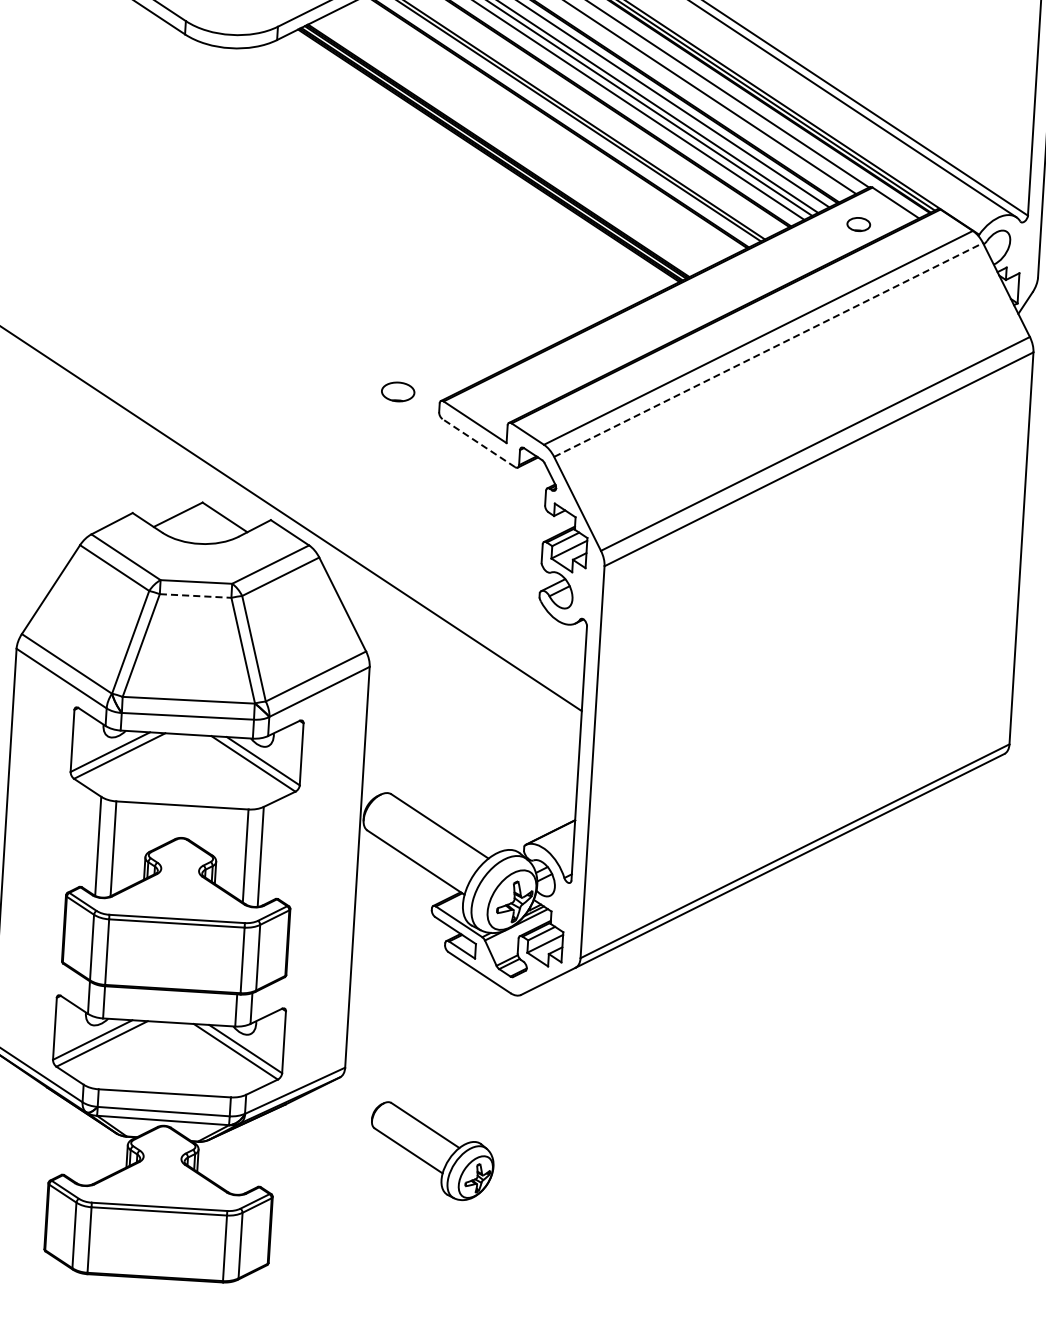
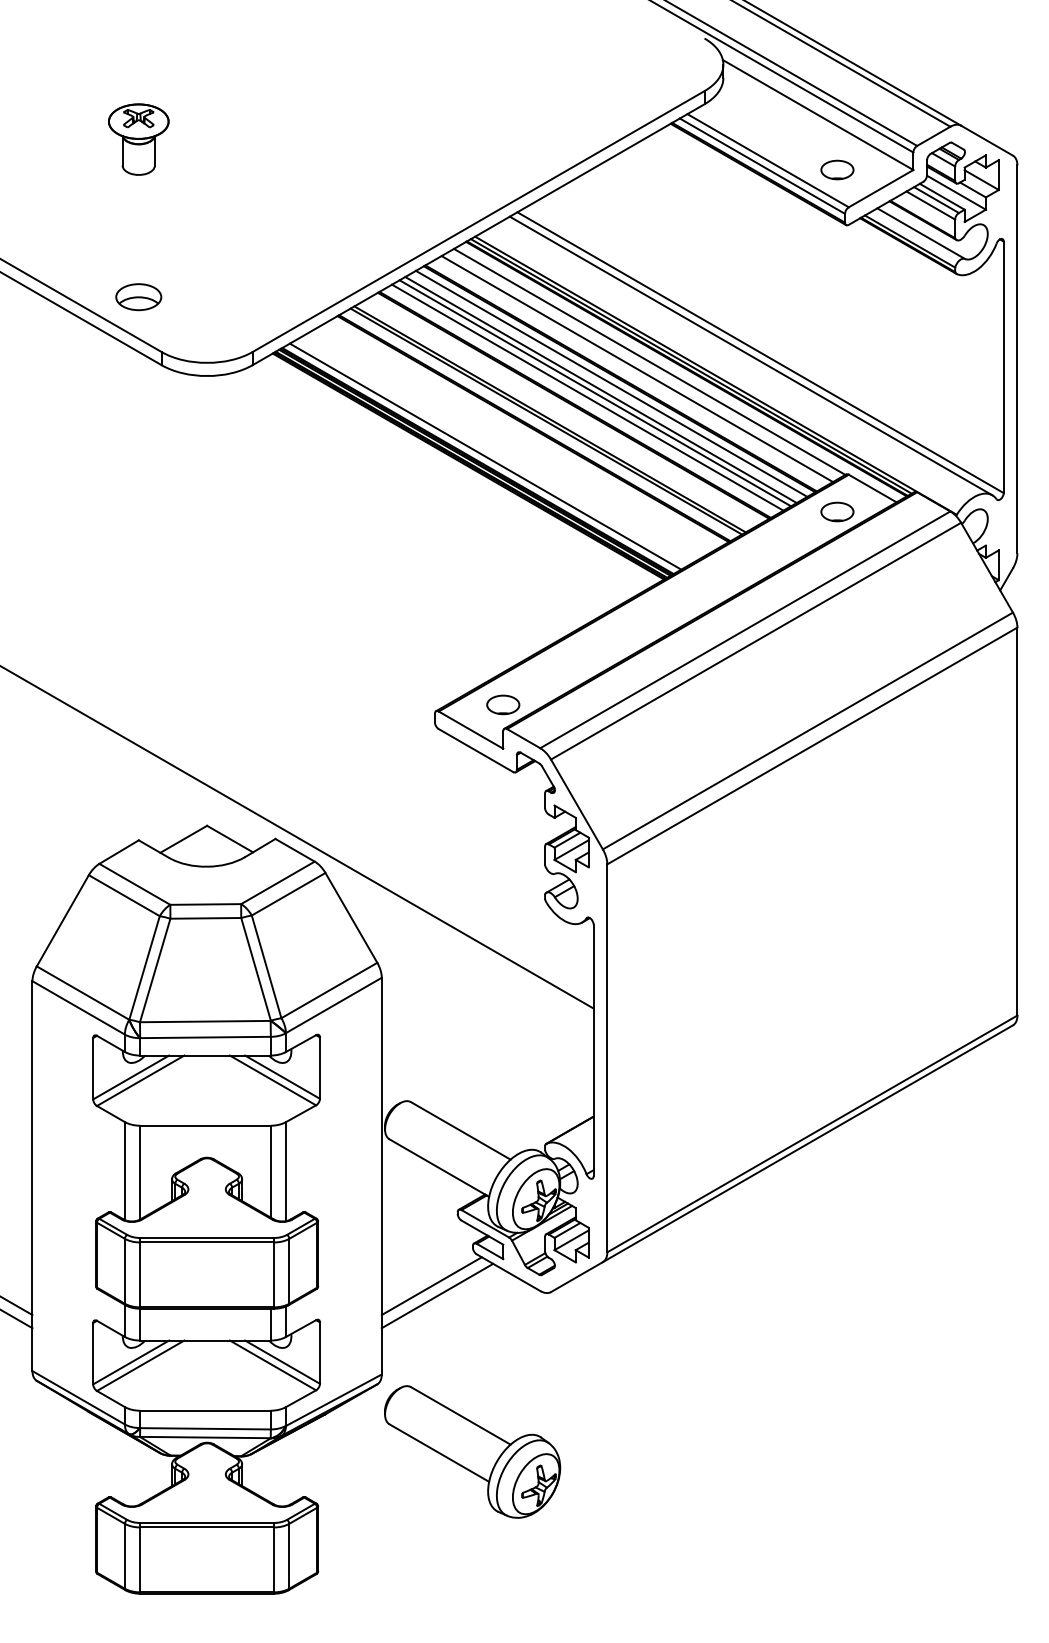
line: (506, 146) -> (485, 456), added
part: (858, 224) -> (837, 511), size x1.43
line: (769, 350) -> (756, 641), dashed -> solid
part: (398, 391) -> (503, 704), moved
line: (478, 443) -> (475, 750), dashed -> solid
line: (196, 596) -> (206, 918), dashed -> solid
line: (400, 981) -> (431, 1286), added
line: (406, 991) -> (437, 1295), added
part: (432, 1151) -> (472, 1451), size x1.43

